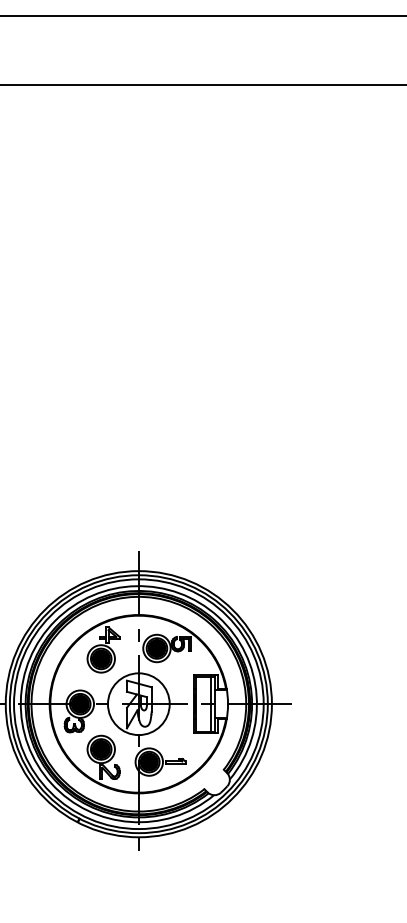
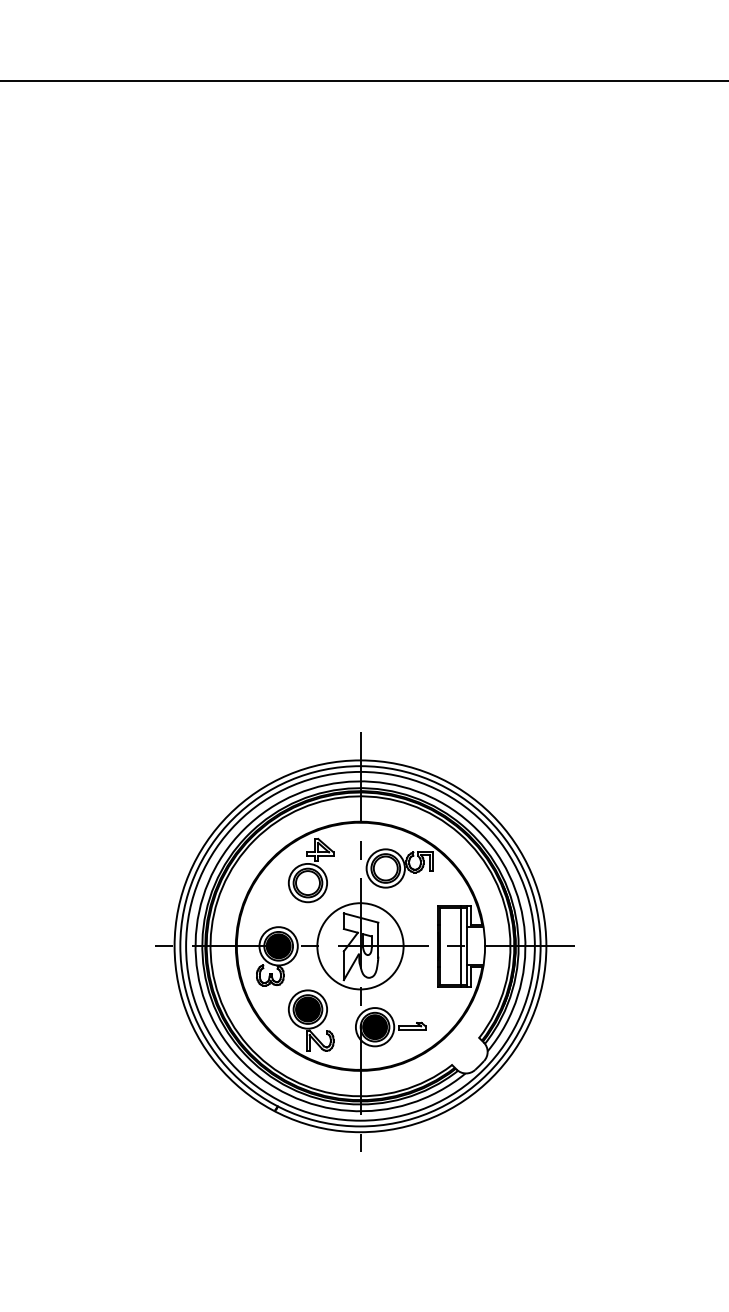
fill: (156, 648) -> (385, 868), removed
fill: (100, 659) -> (307, 883), removed

